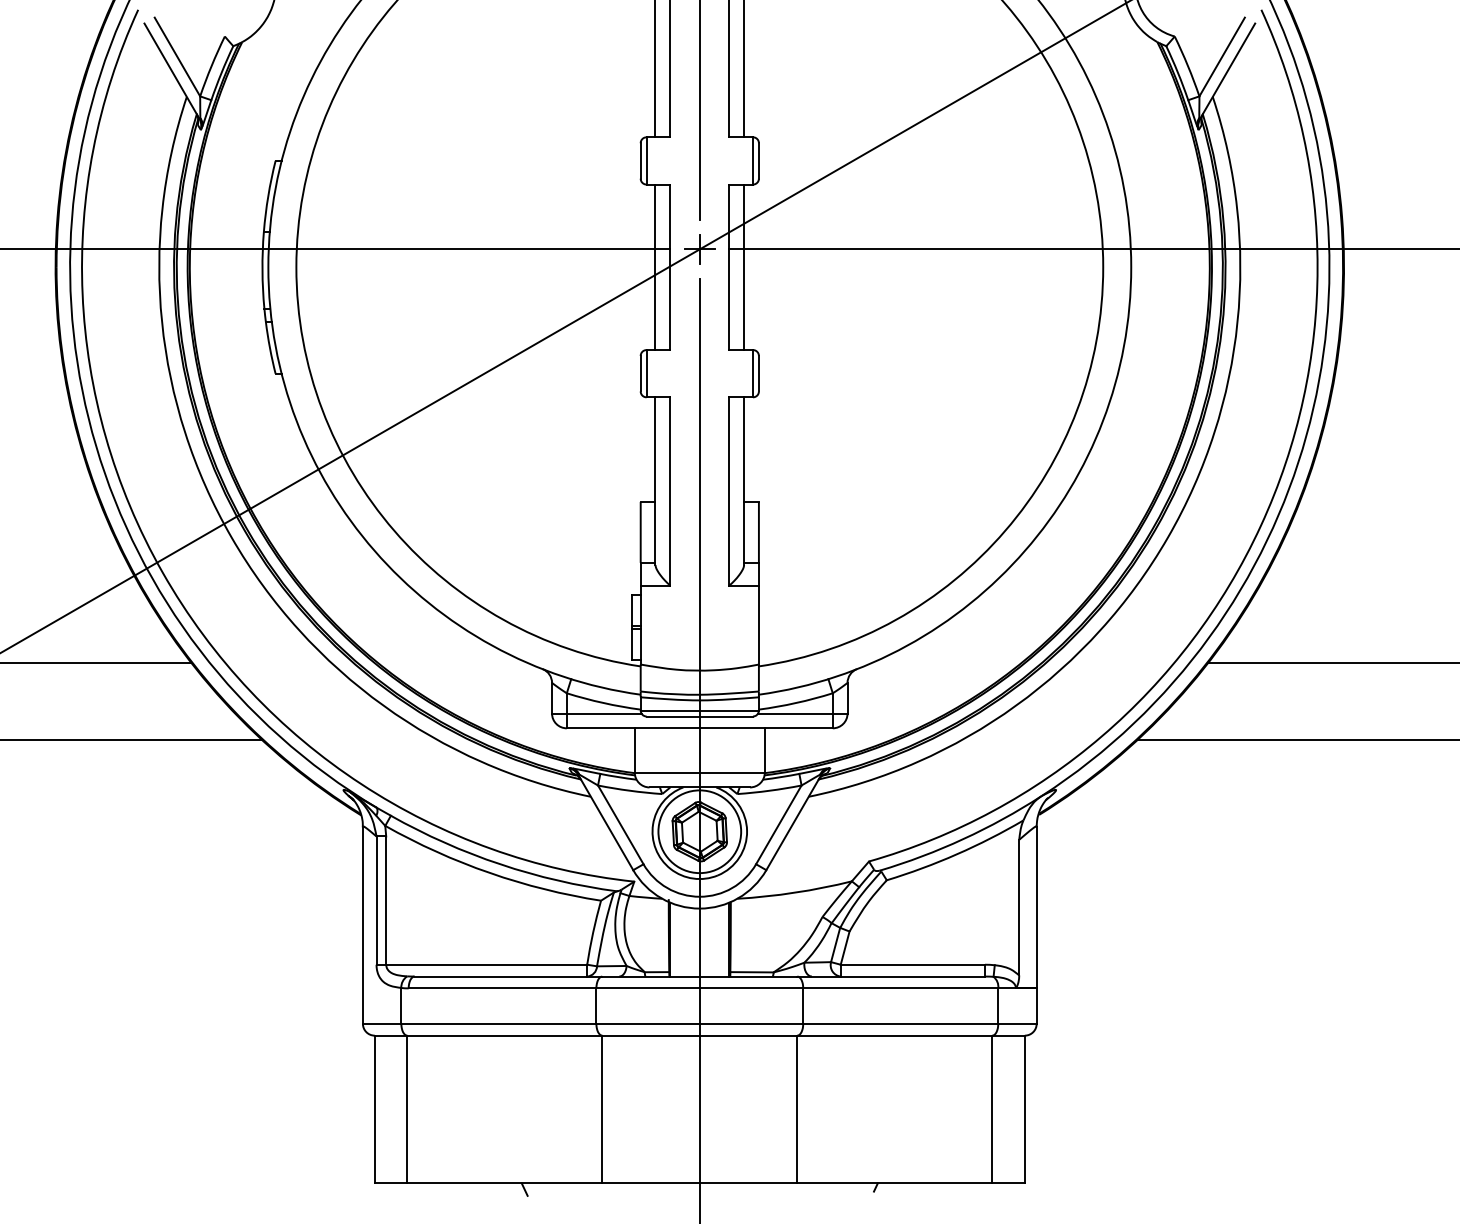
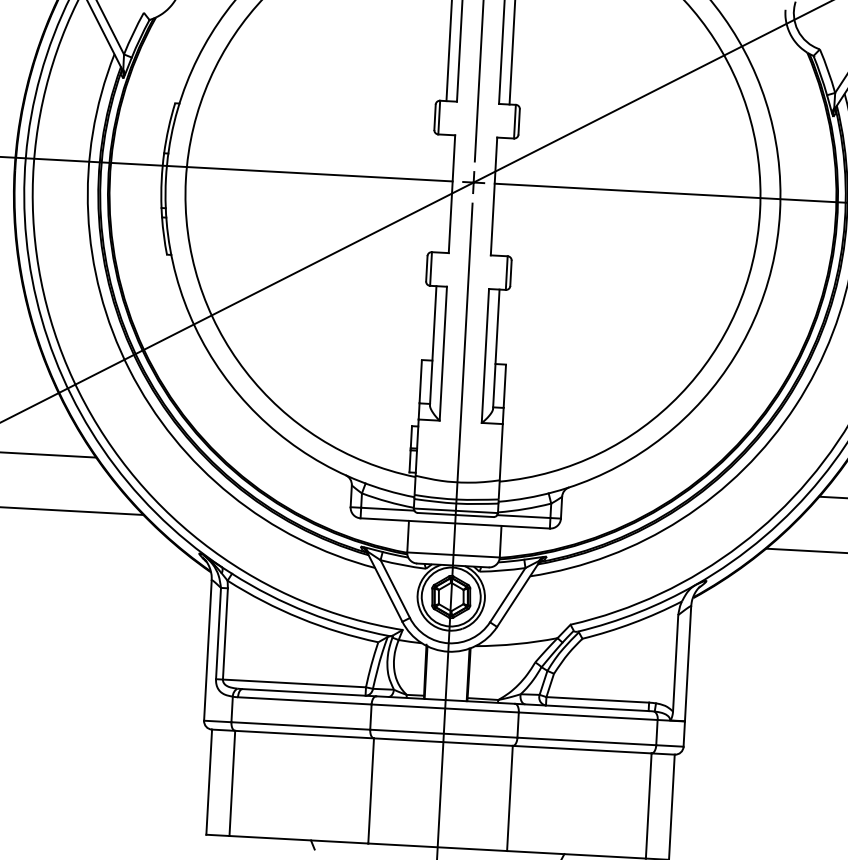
line: (655, 267) -> (441, 193), removed
line: (744, 267) -> (504, 197), removed

